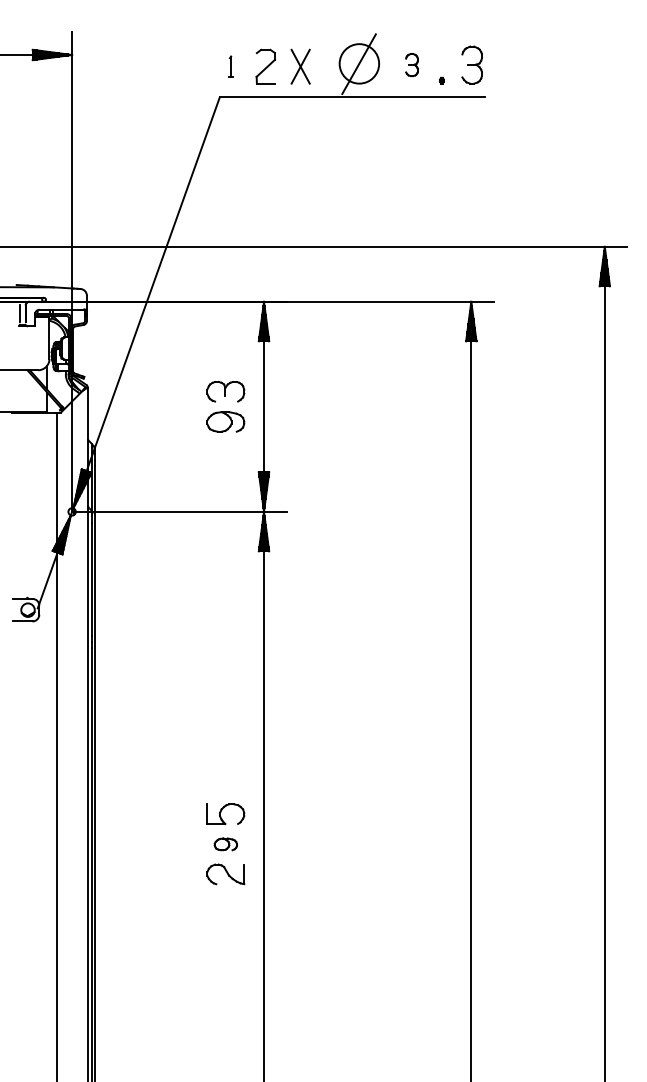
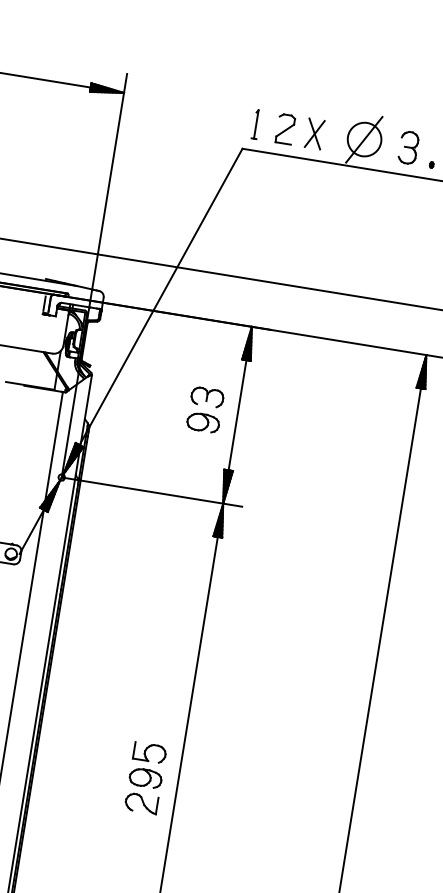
part: (411, 64) -> (408, 147), size x1.67
part: (230, 66) -> (255, 124), size x1.67
part: (225, 844) -> (145, 778), size x1.67

